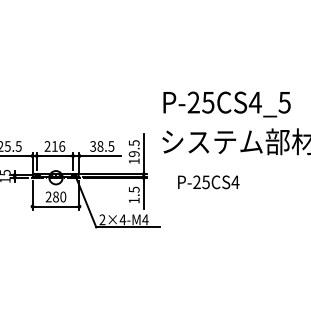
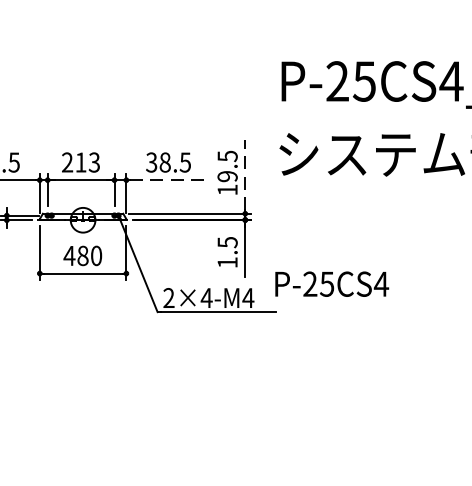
text: (62, 146) -> (95, 162), 216 -> 213
line: (143, 153) -> (244, 175), solid -> dashed
line: (101, 156) -> (167, 181), solid -> dashed
text: (208, 182) -> (331, 284), moved
text: (48, 196) -> (69, 254), 280 -> 480

